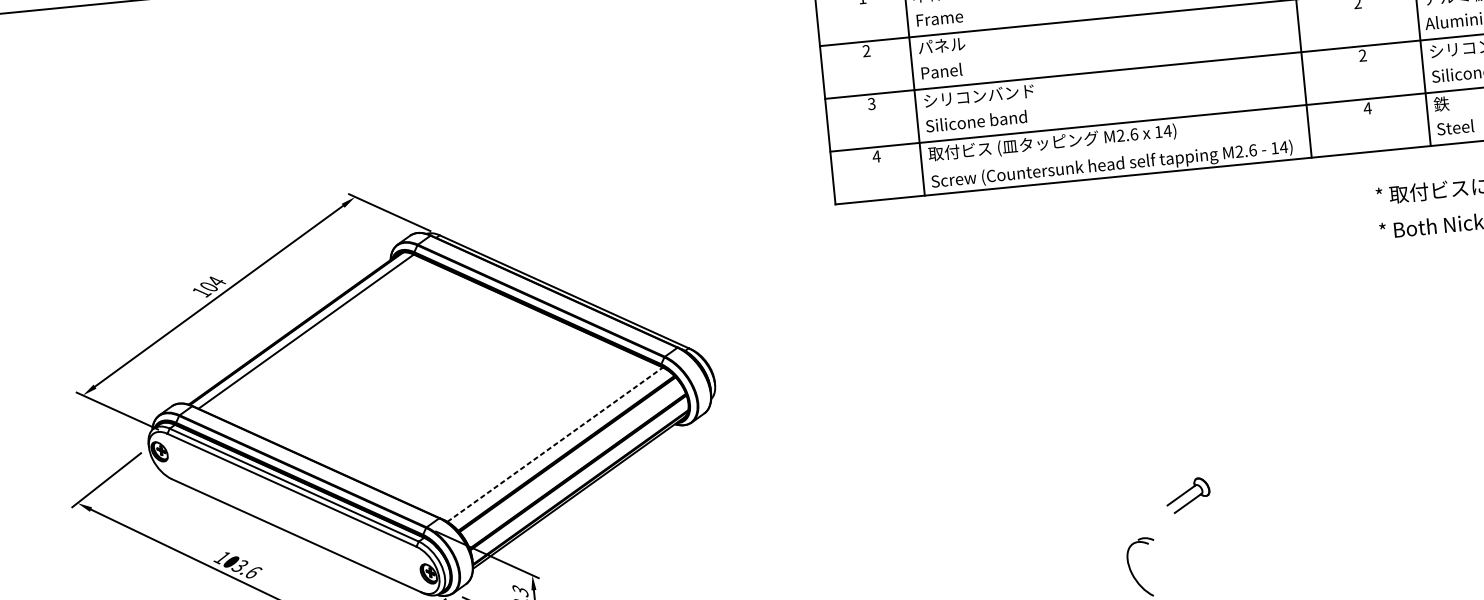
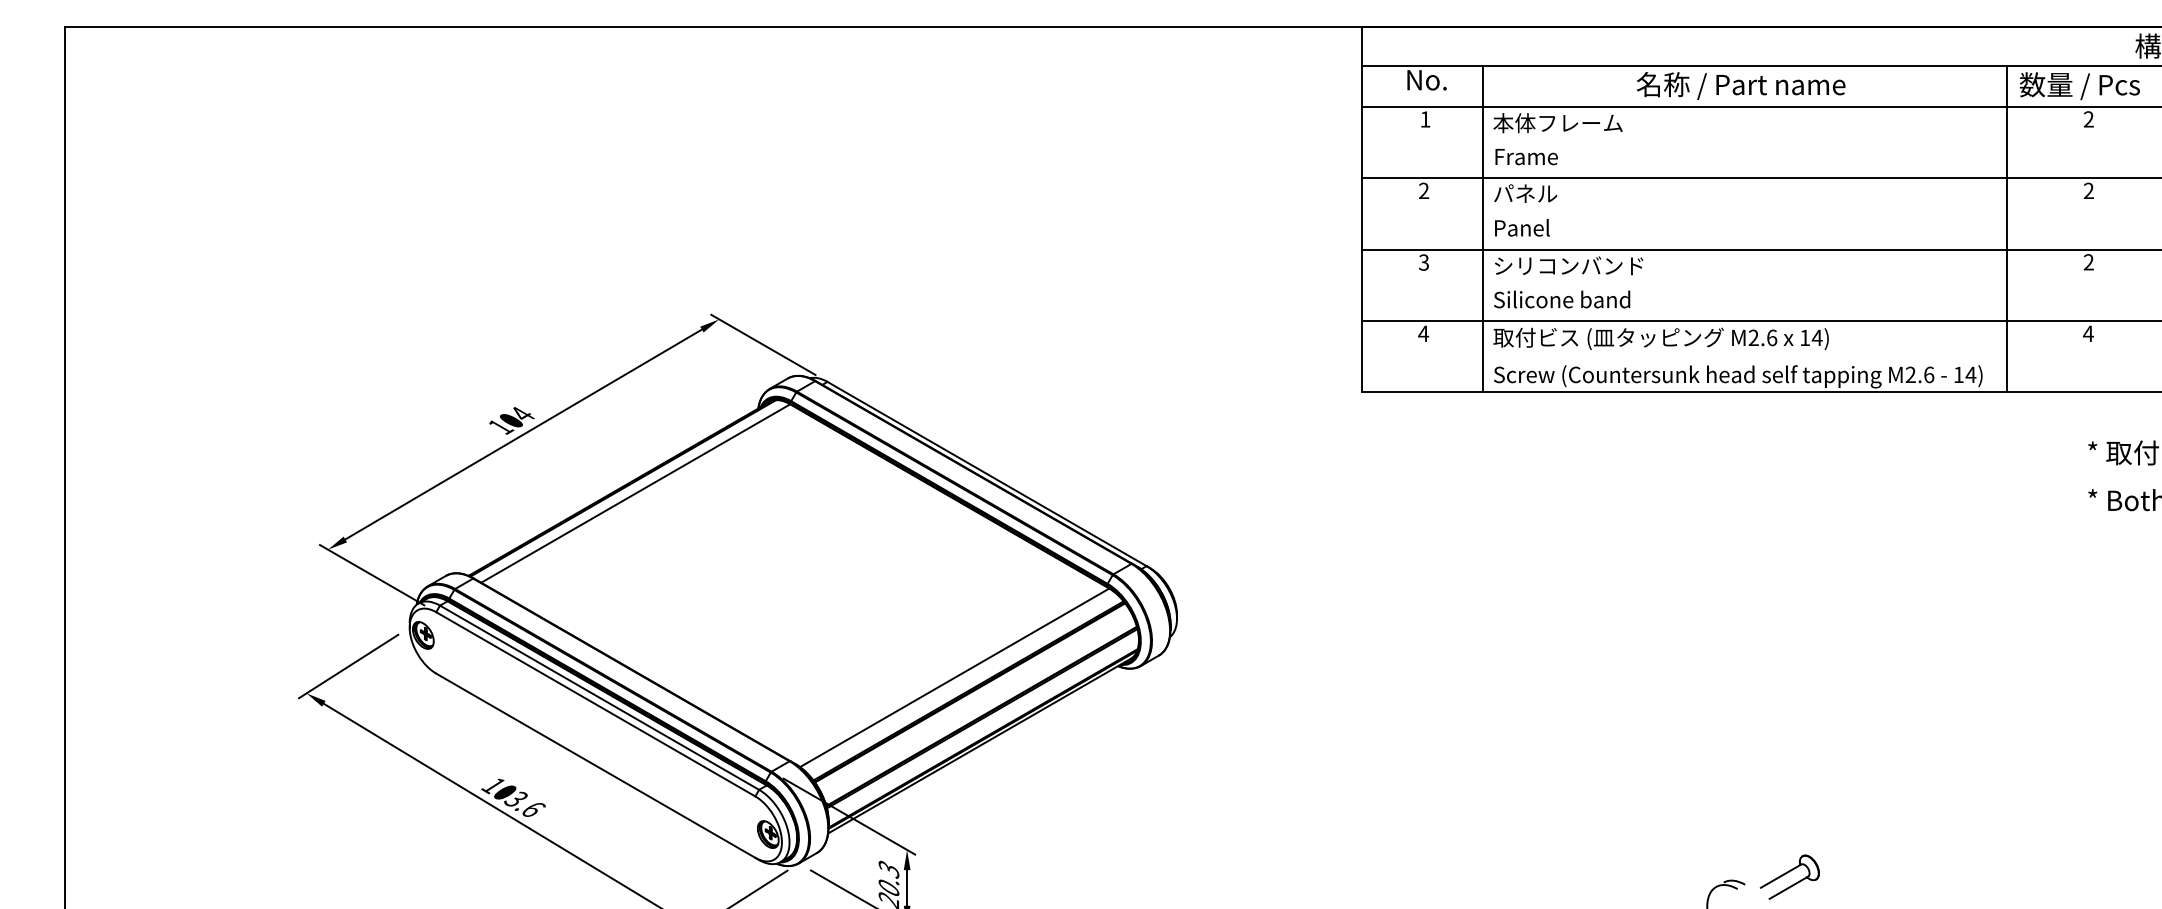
line: (554, 444) -> (954, 677), dashed -> solid
part: (1187, 495) -> (1789, 876), moved

